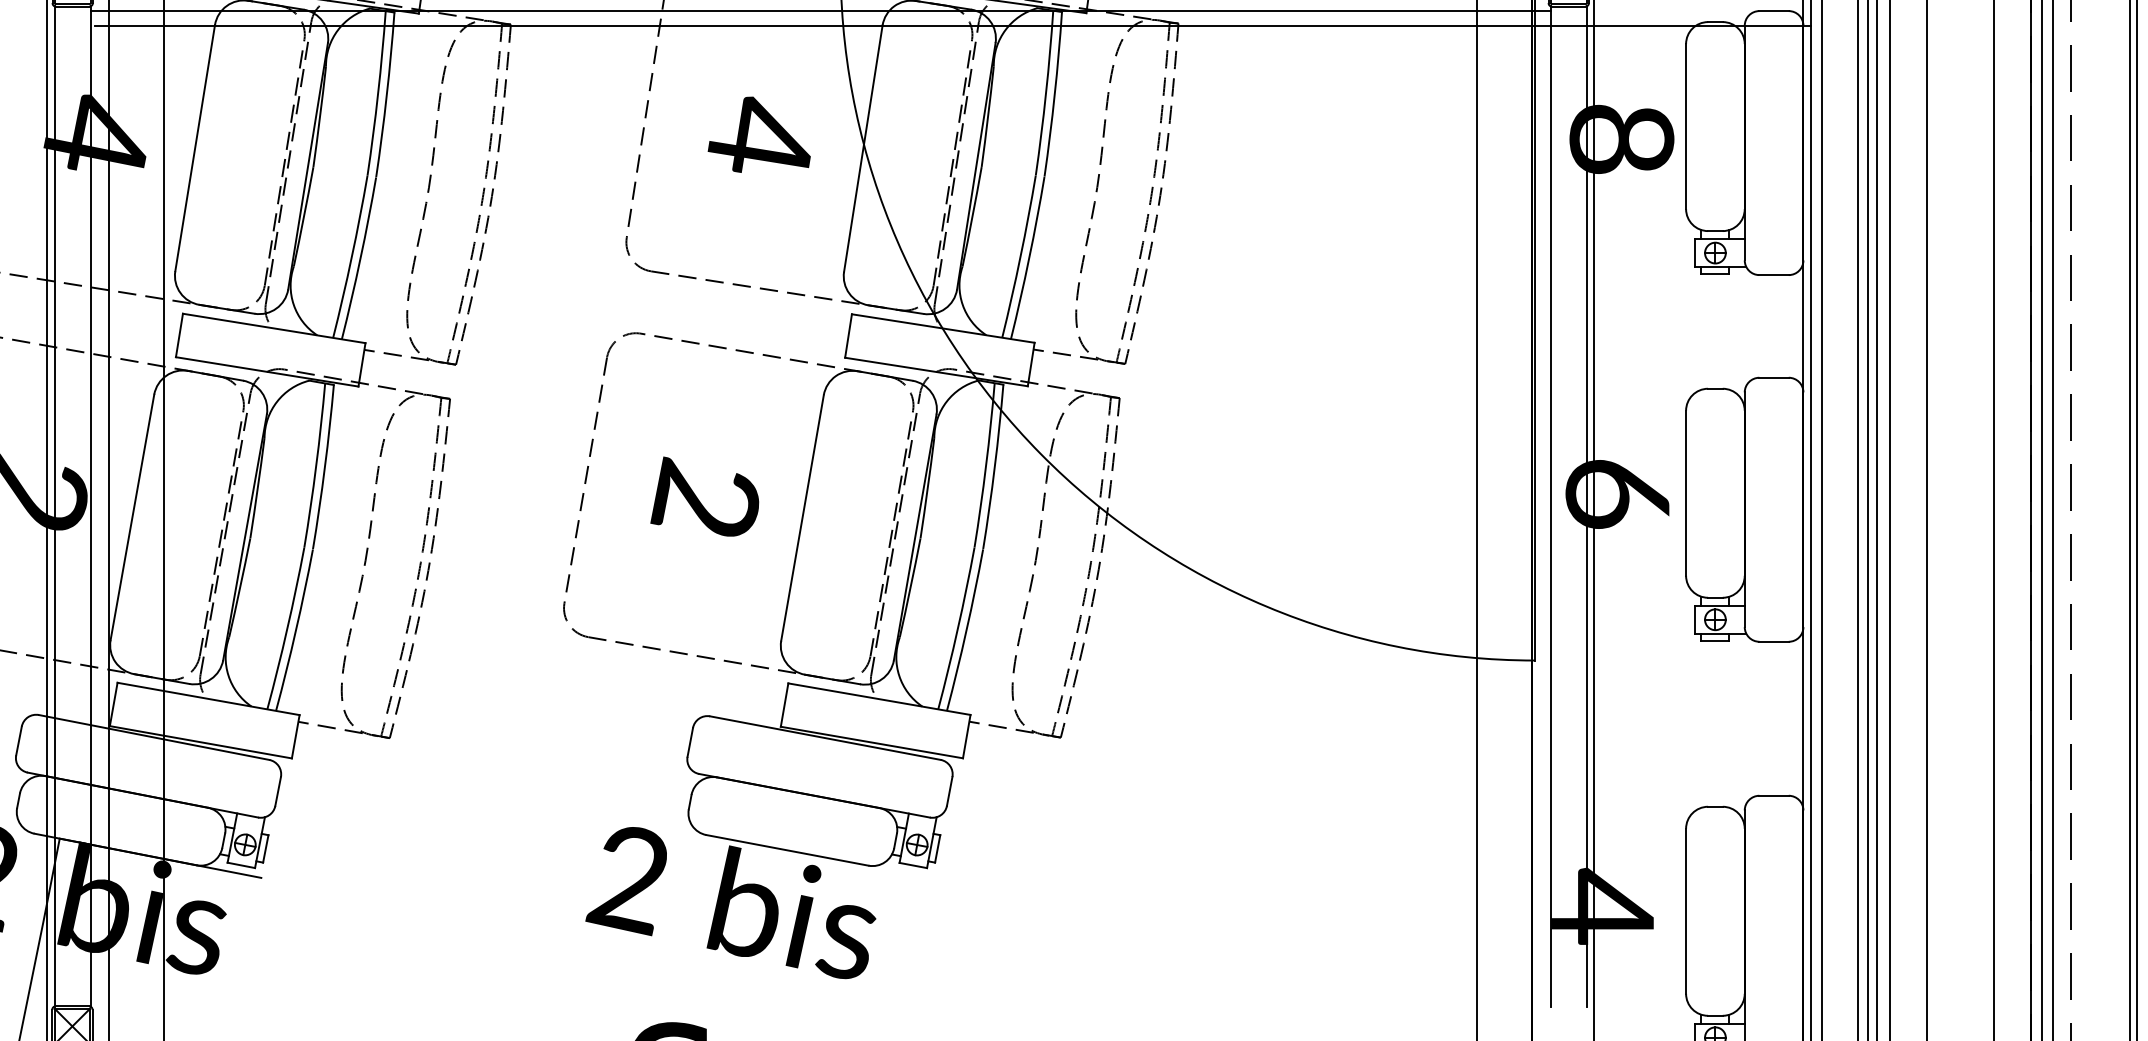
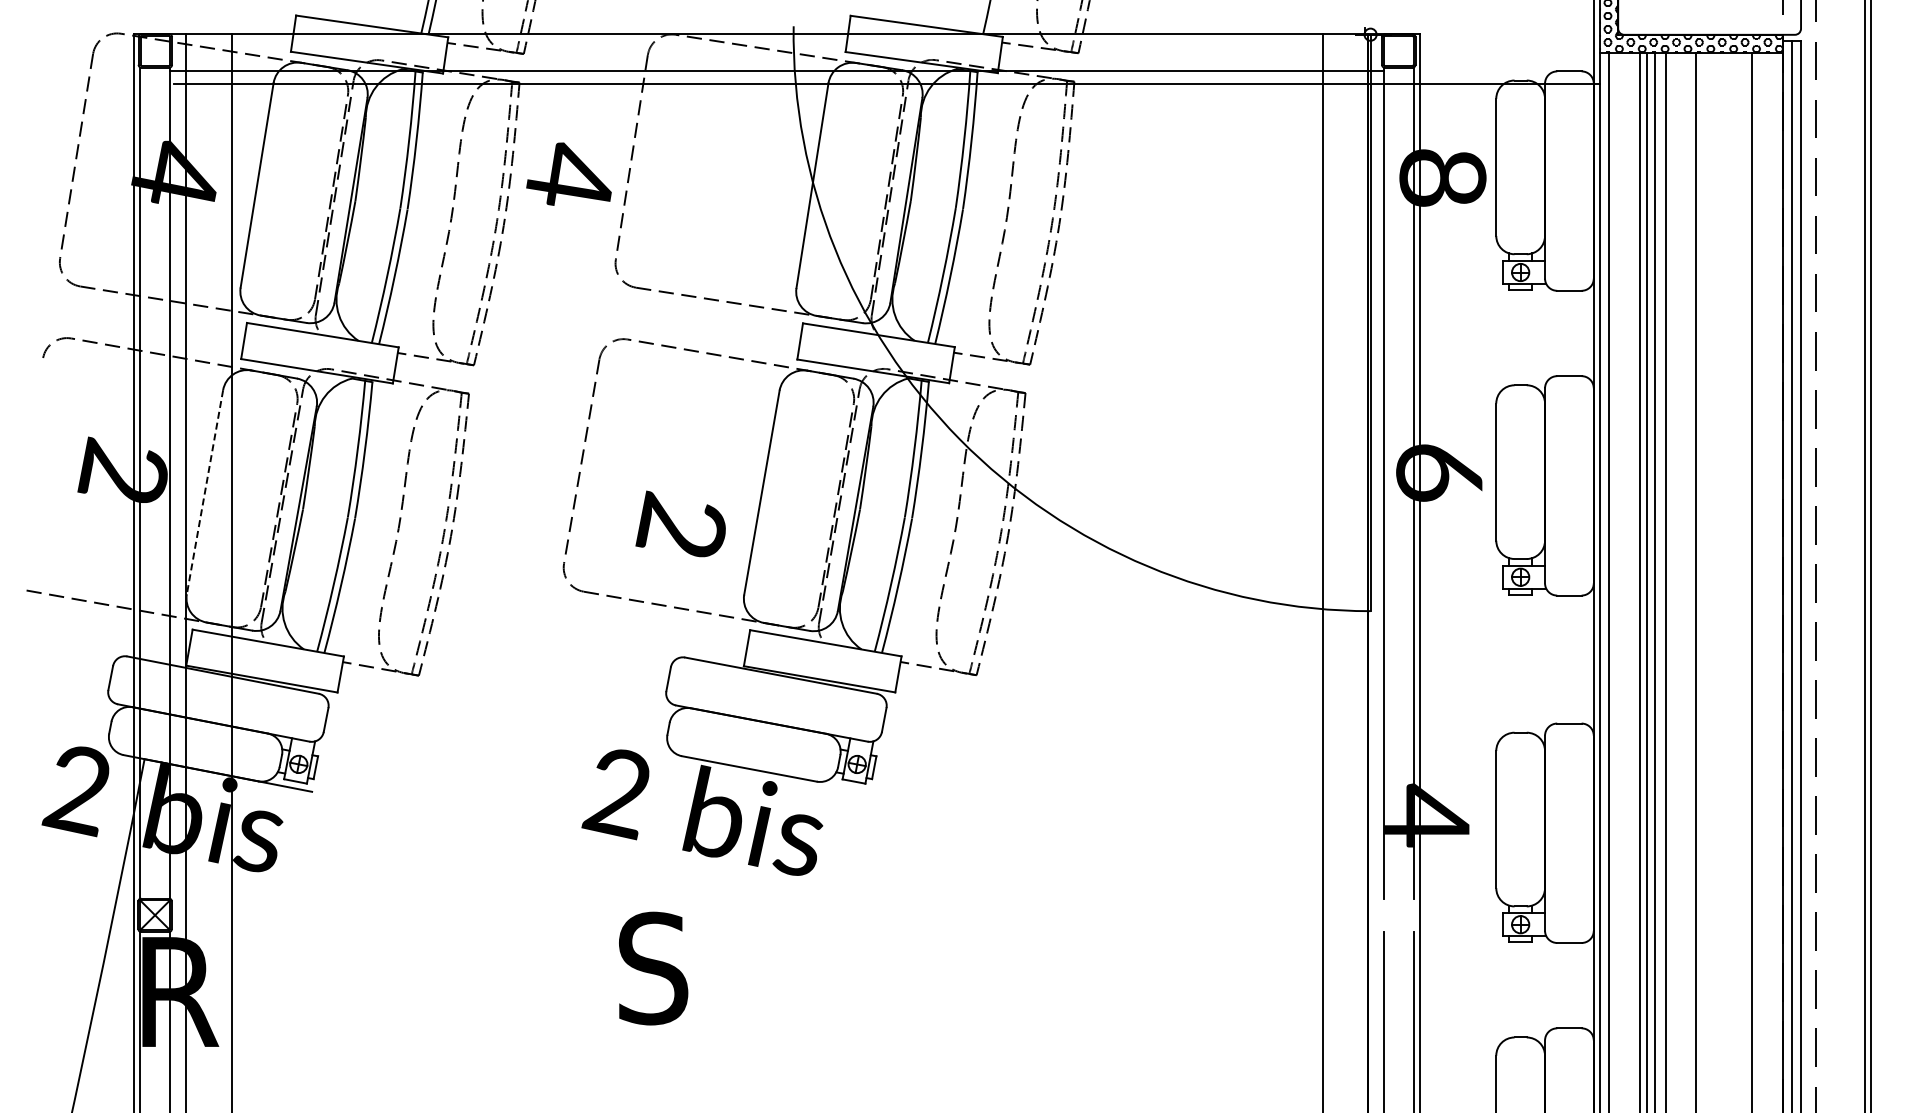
text: (758, 133) -> (568, 173), moved
text: (704, 496) -> (680, 523), moved
line: (133, 517) -> (205, 492), solid -> dashed

